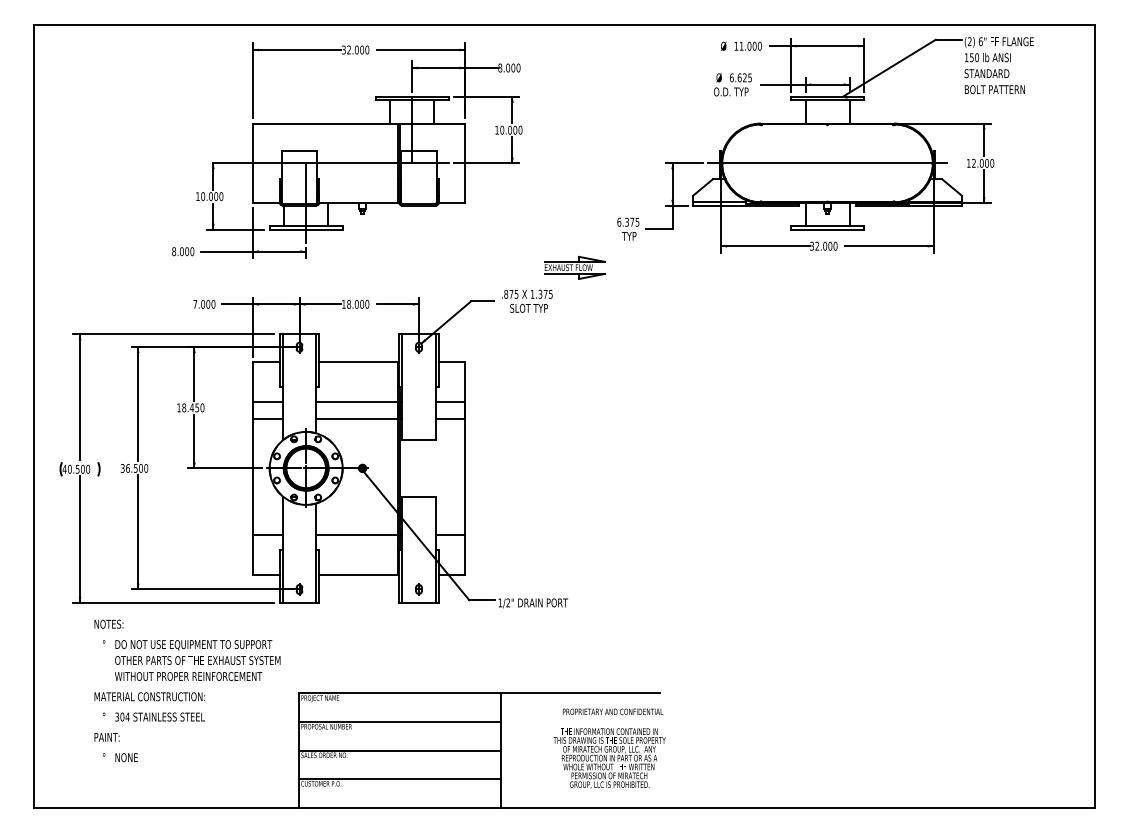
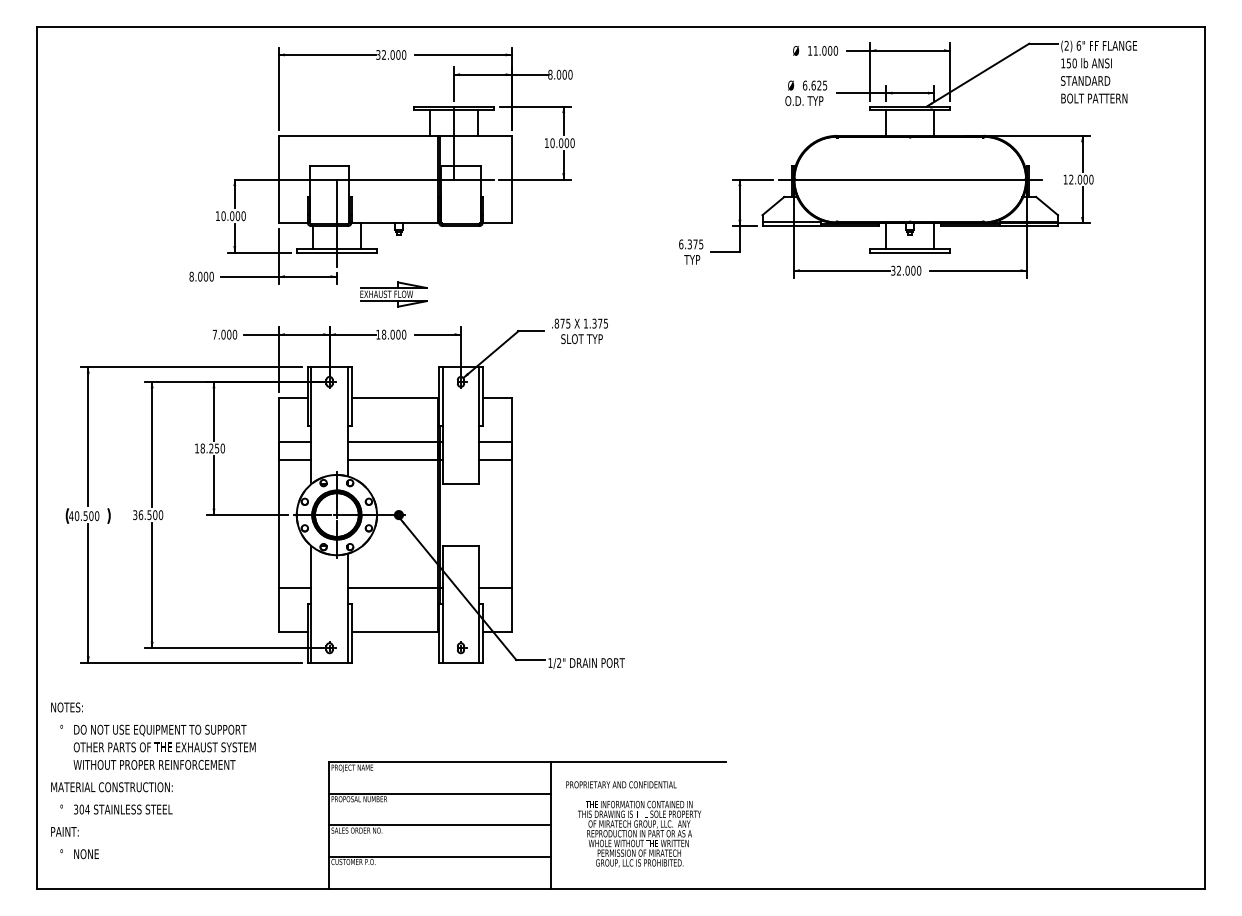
part: (574, 267) -> (393, 294), moved
text: (192, 407) -> (211, 448), 18.450 -> 18.250
text: (187, 690) -> (153, 780), moved
text: (613, 711) -> (621, 784), moved
text: (609, 757) -> (639, 833), moved

